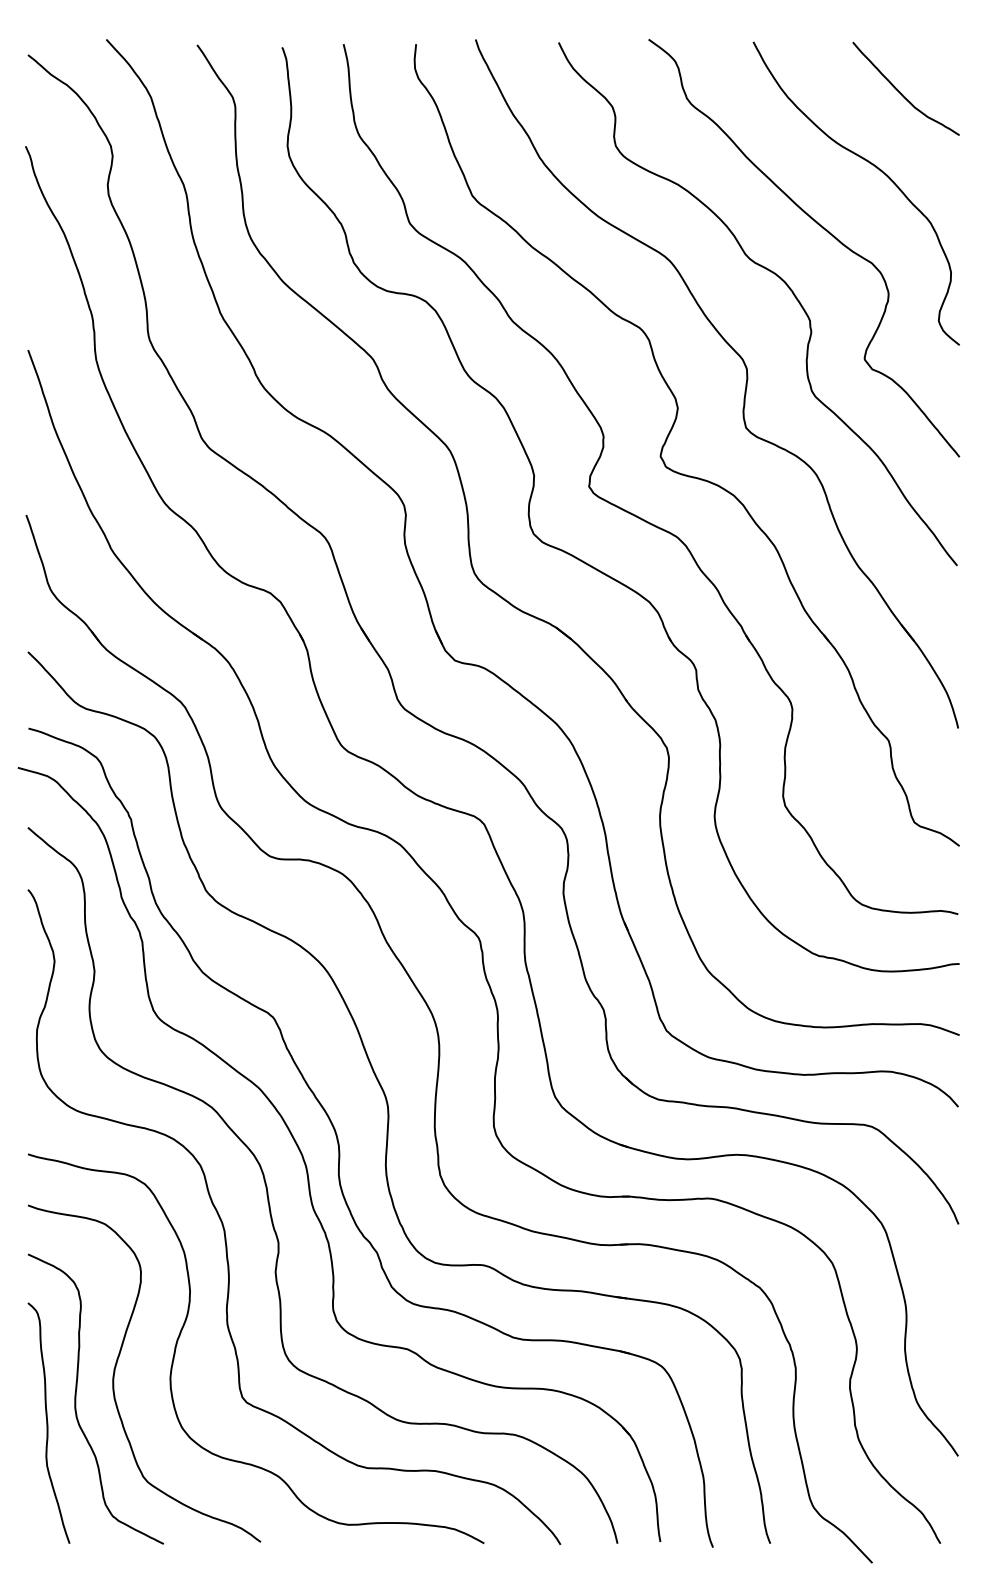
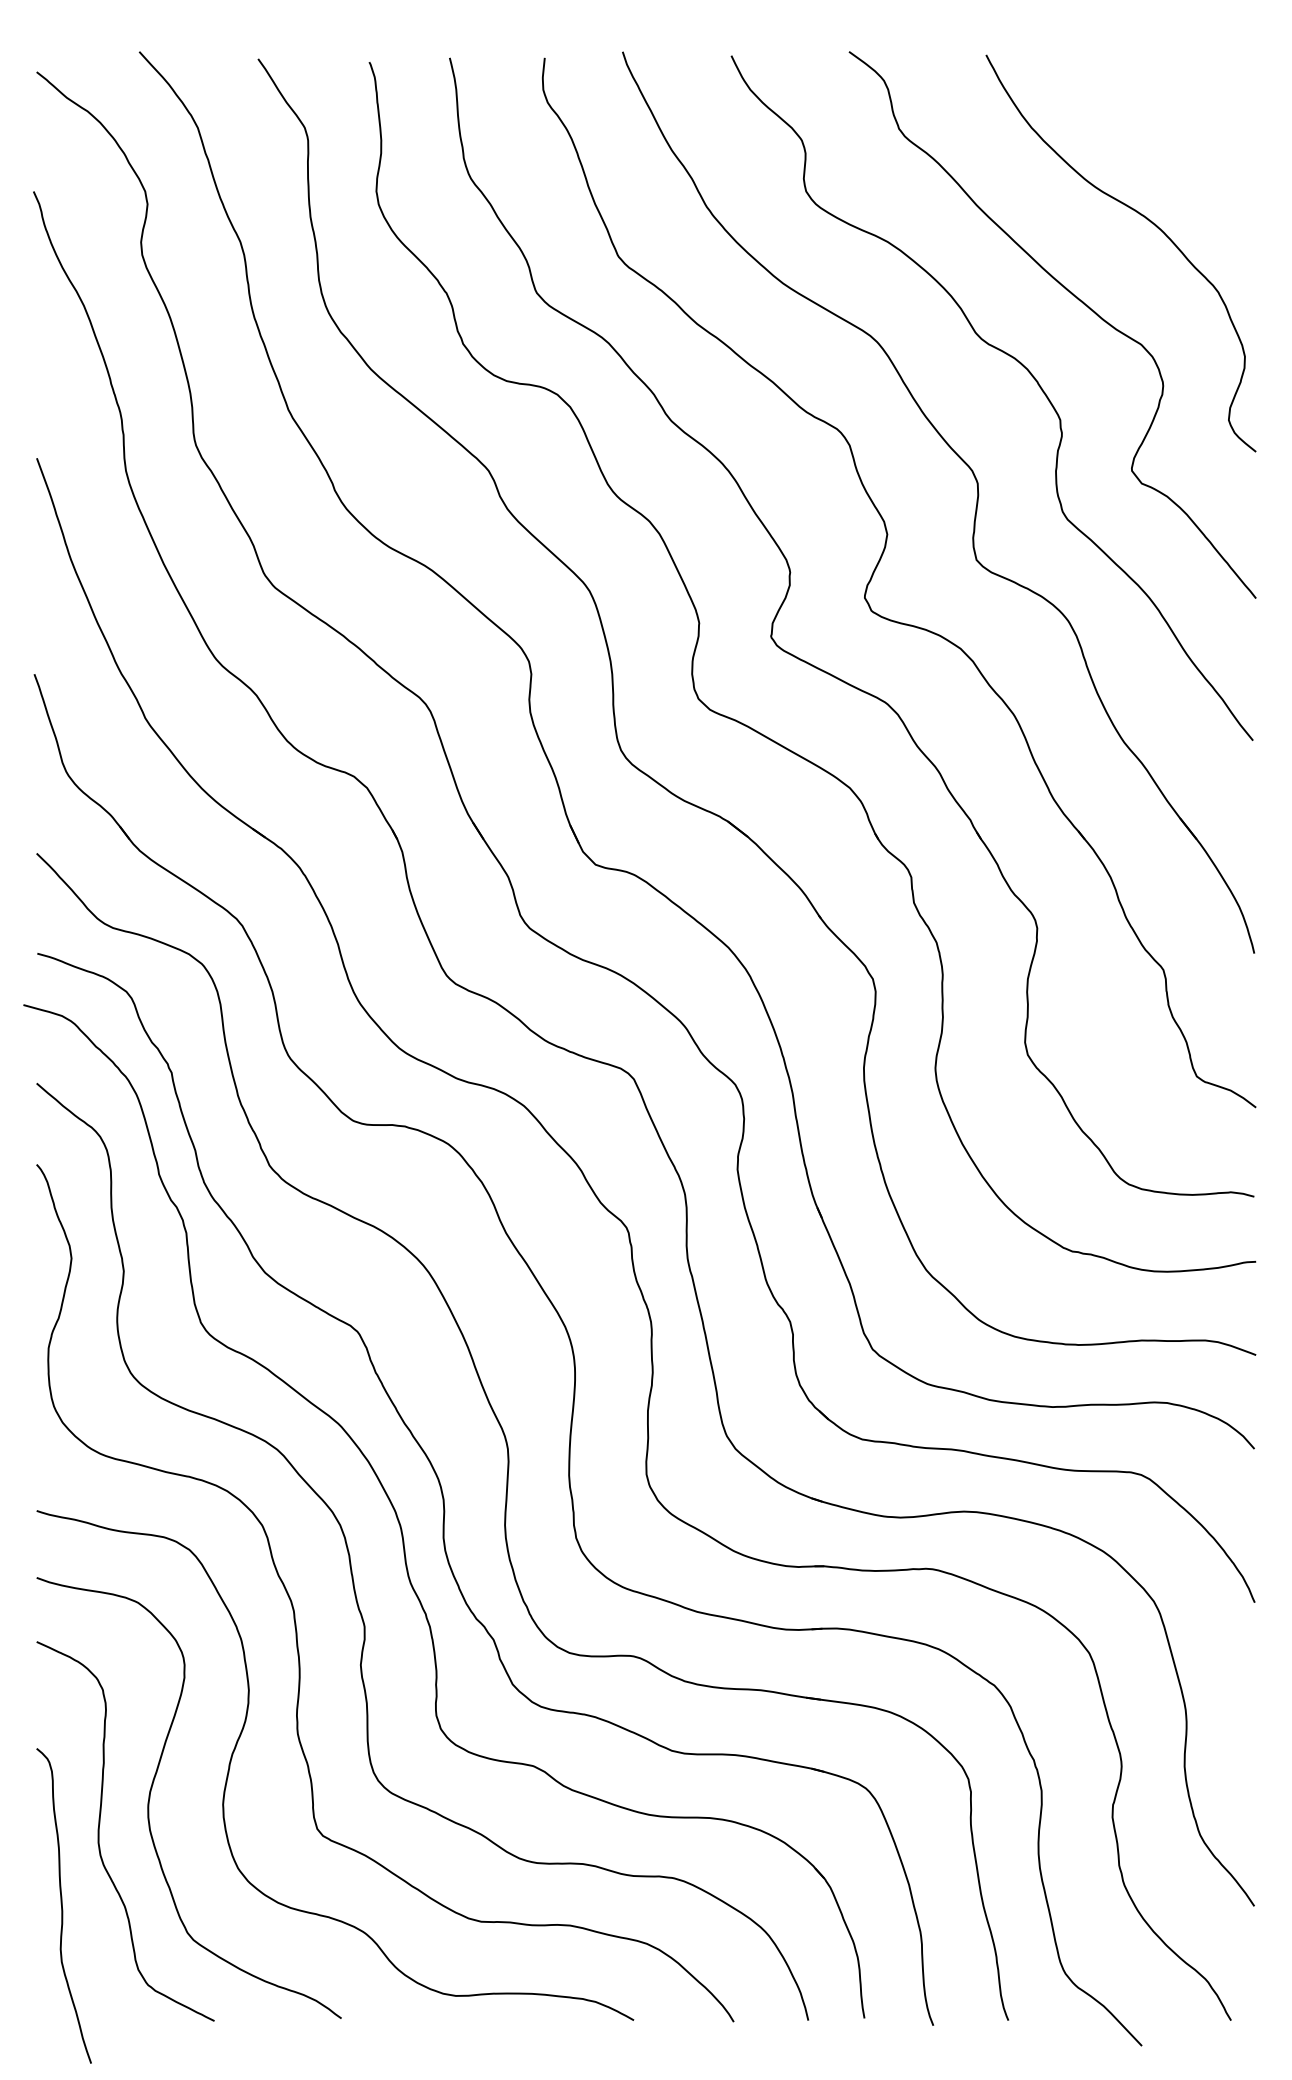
curve: (901, 93) -> (1180, 122), removed
curve: (47, 1422) -> (62, 1905), moved

